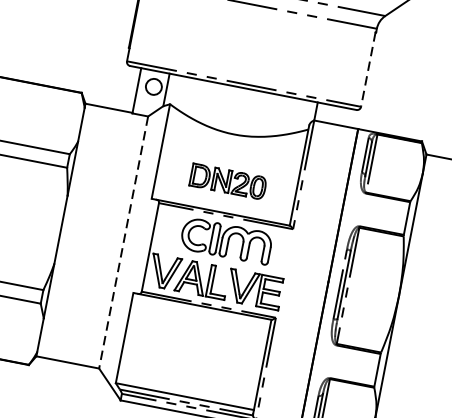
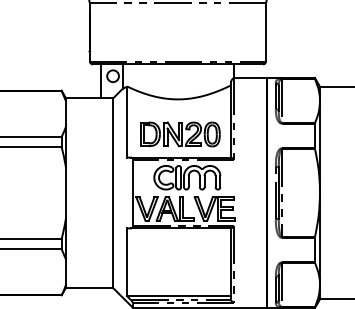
line: (367, 70) -> (265, 34), dashed -> solid
part: (228, 181) -> (180, 134), size x1.43
line: (124, 242) -> (113, 193), dashed -> solid

